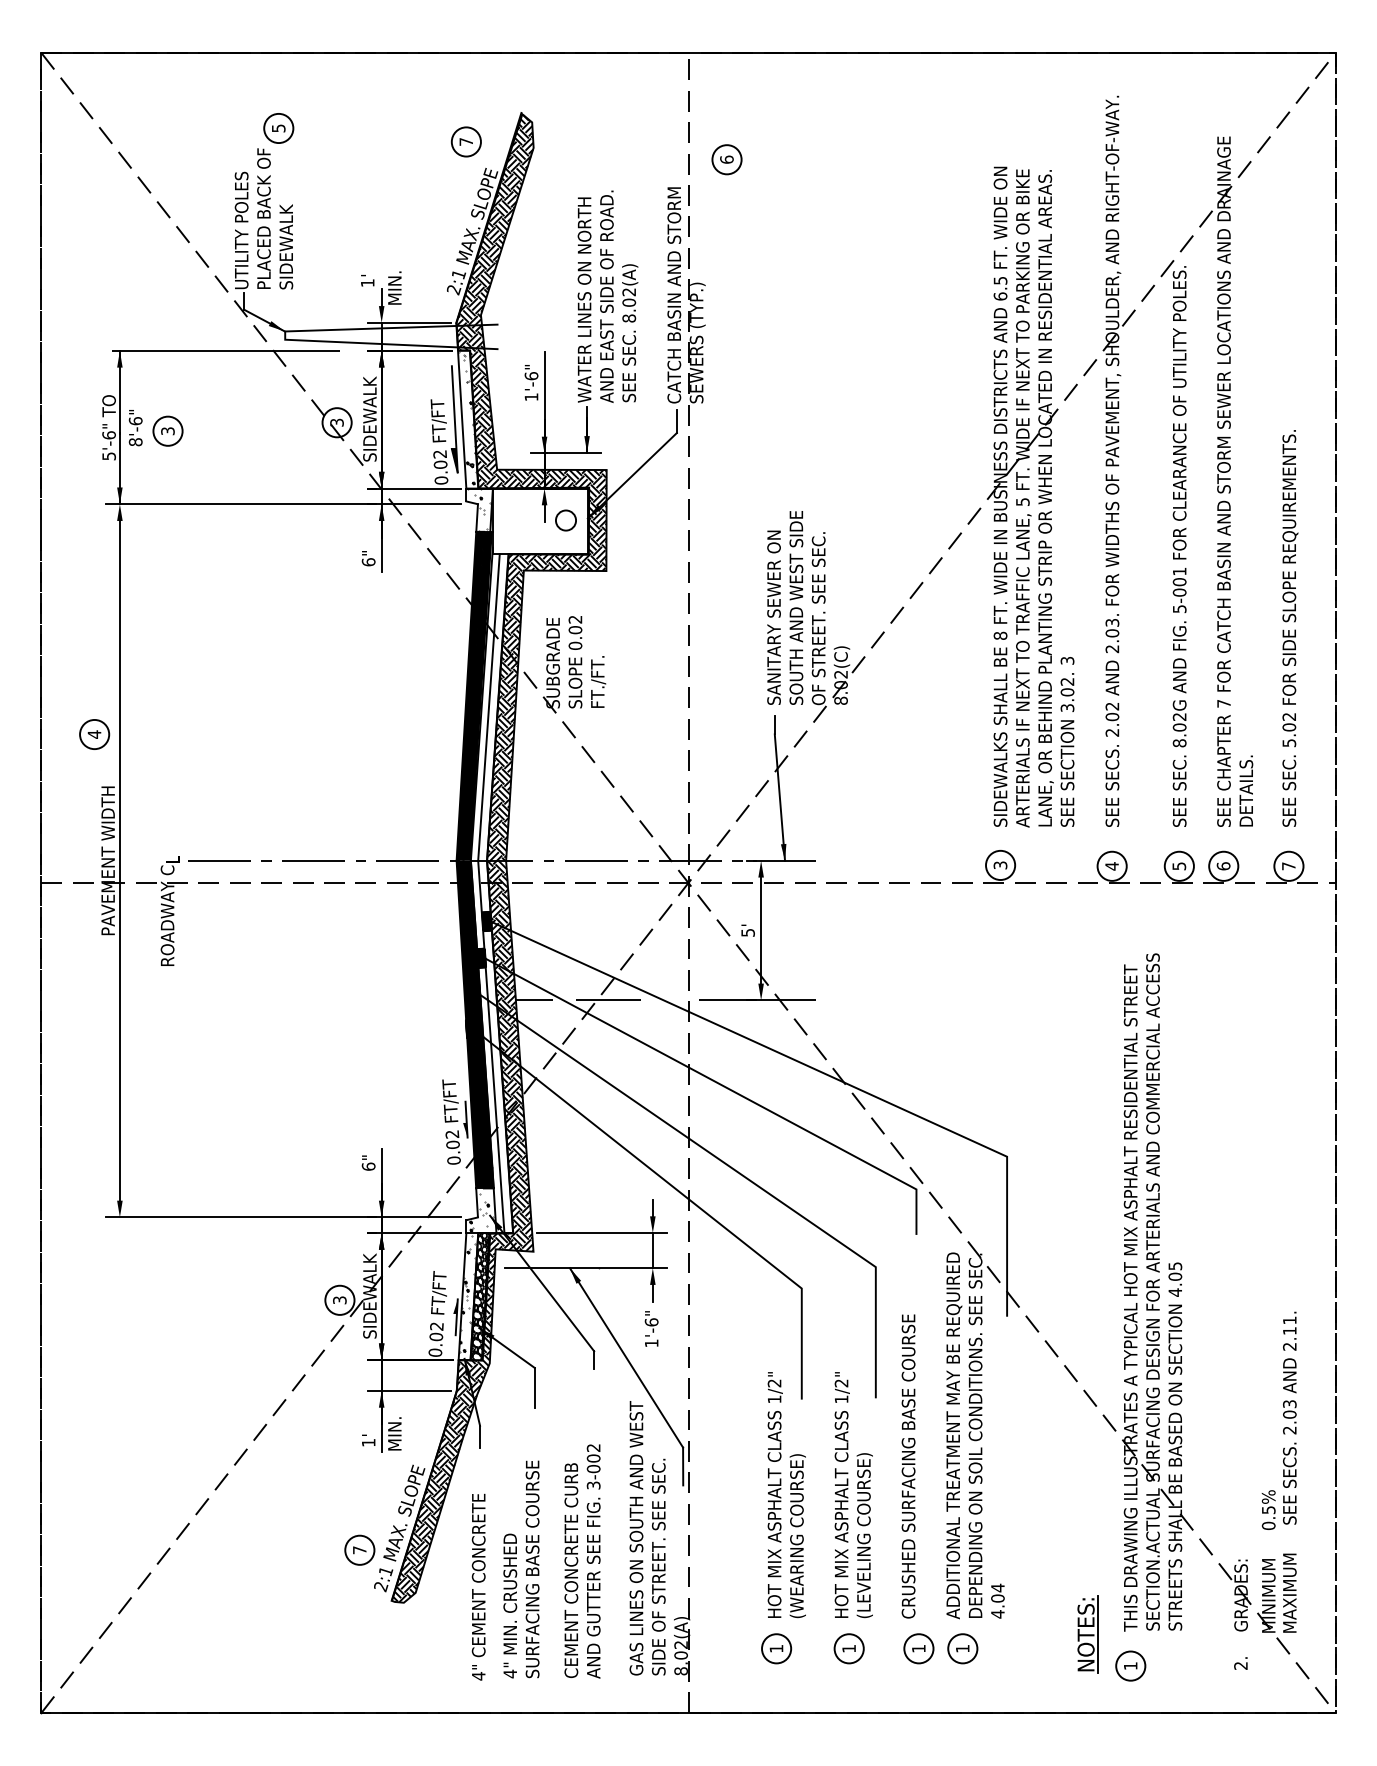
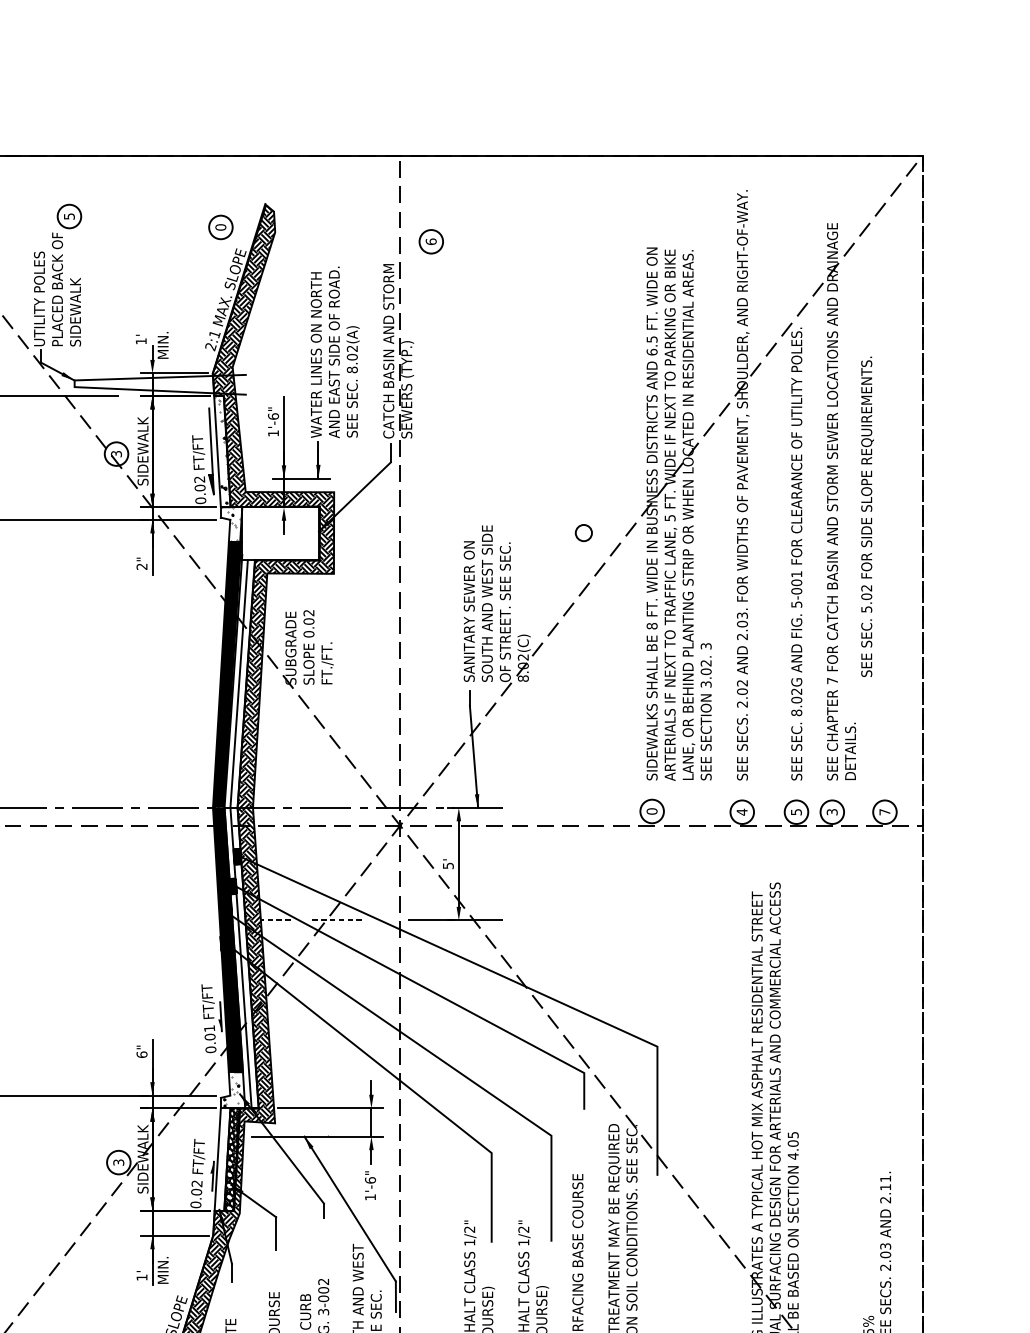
text: (466, 141) -> (221, 227), 7 -> 0
circle: (565, 520) -> (583, 533), moved
text: (368, 562) -> (141, 566), 6" -> 2"
text: (1290, 628) -> (867, 516), moved
text: (1000, 865) -> (652, 811), 3 -> 0
text: (1223, 866) -> (832, 812), 6 -> 3
line: (534, 1000) -> (275, 920), solid -> dashed
line: (608, 1000) -> (335, 920), solid -> dashed
text: (452, 1134) -> (209, 1028), 0.02 -> 0.01
hatch: (467, 1293) -> (221, 1157), removed

